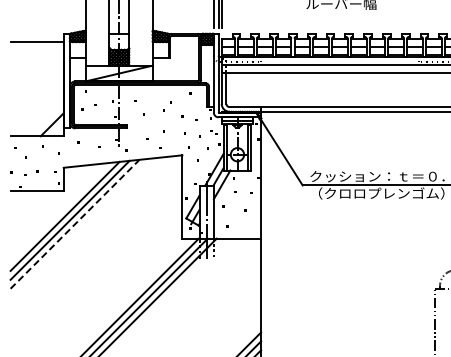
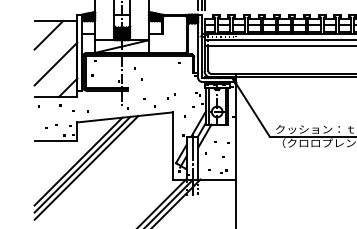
line: (28, 59) -> (49, 35), added
line: (36, 94) -> (55, 63), added
line: (75, 223) -> (86, 167), dashed -> solid

